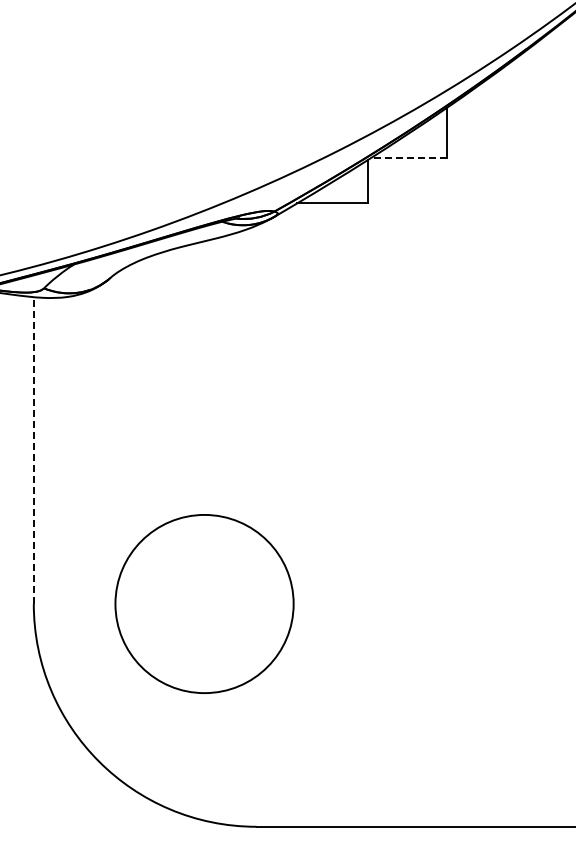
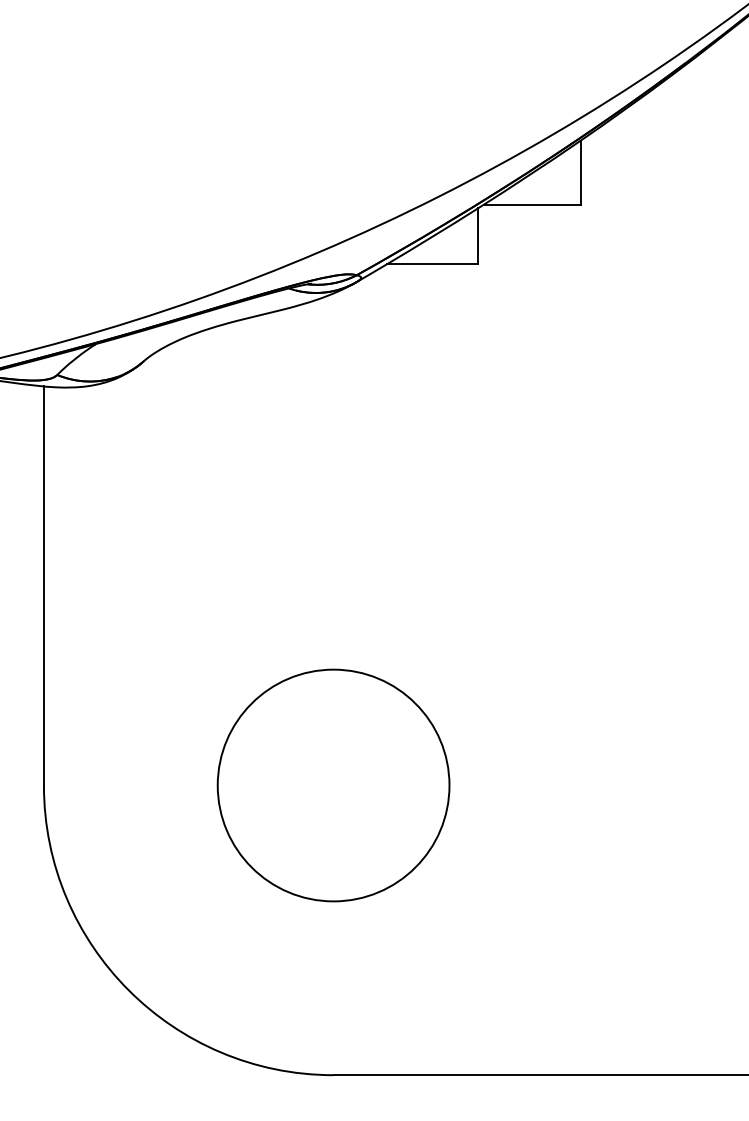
line: (408, 157) -> (531, 204), dashed -> solid
line: (33, 450) -> (43, 585), dashed -> solid
circle: (204, 603) -> (333, 784), moved

